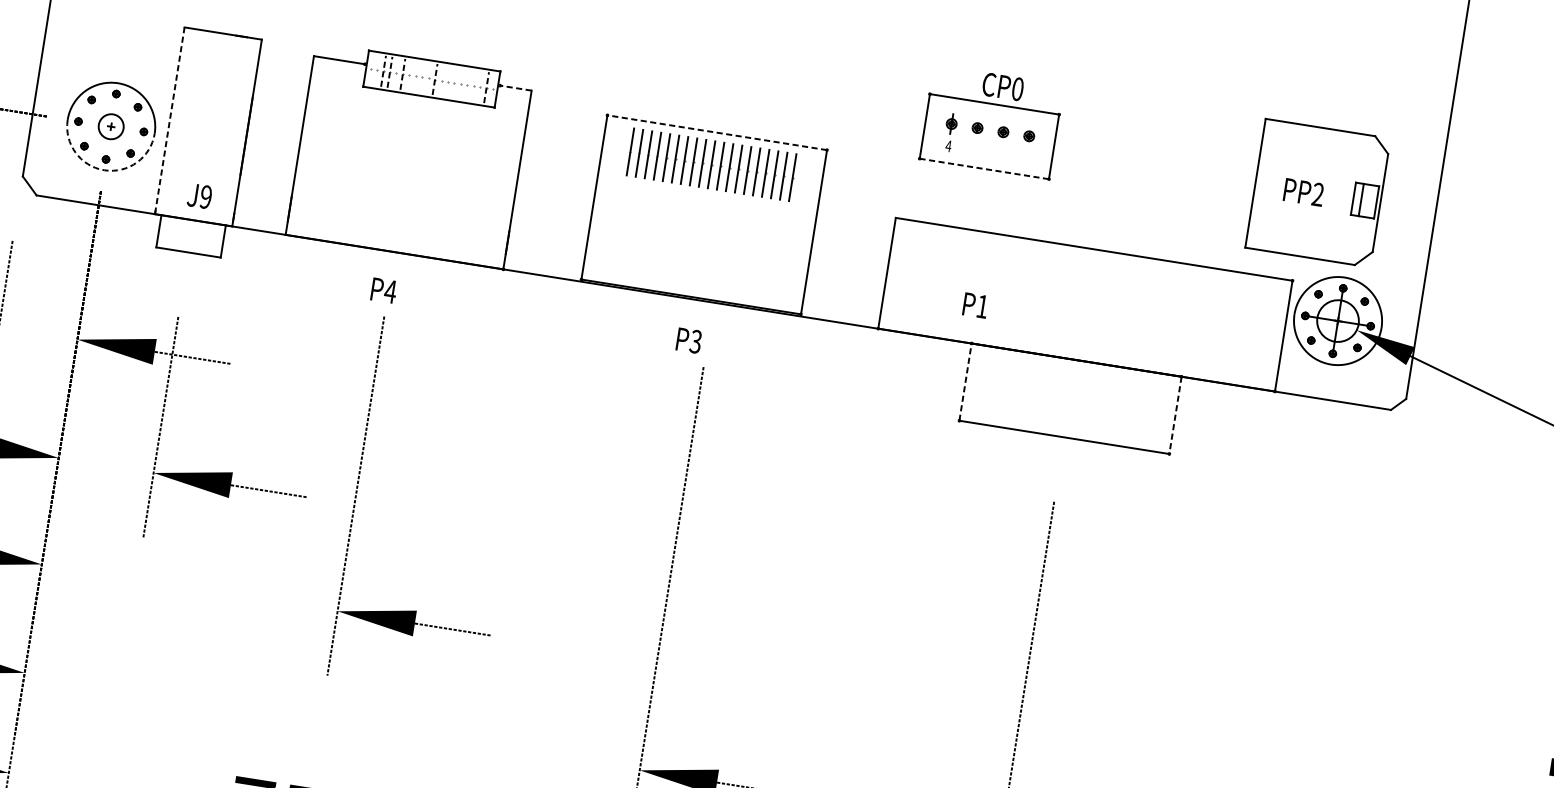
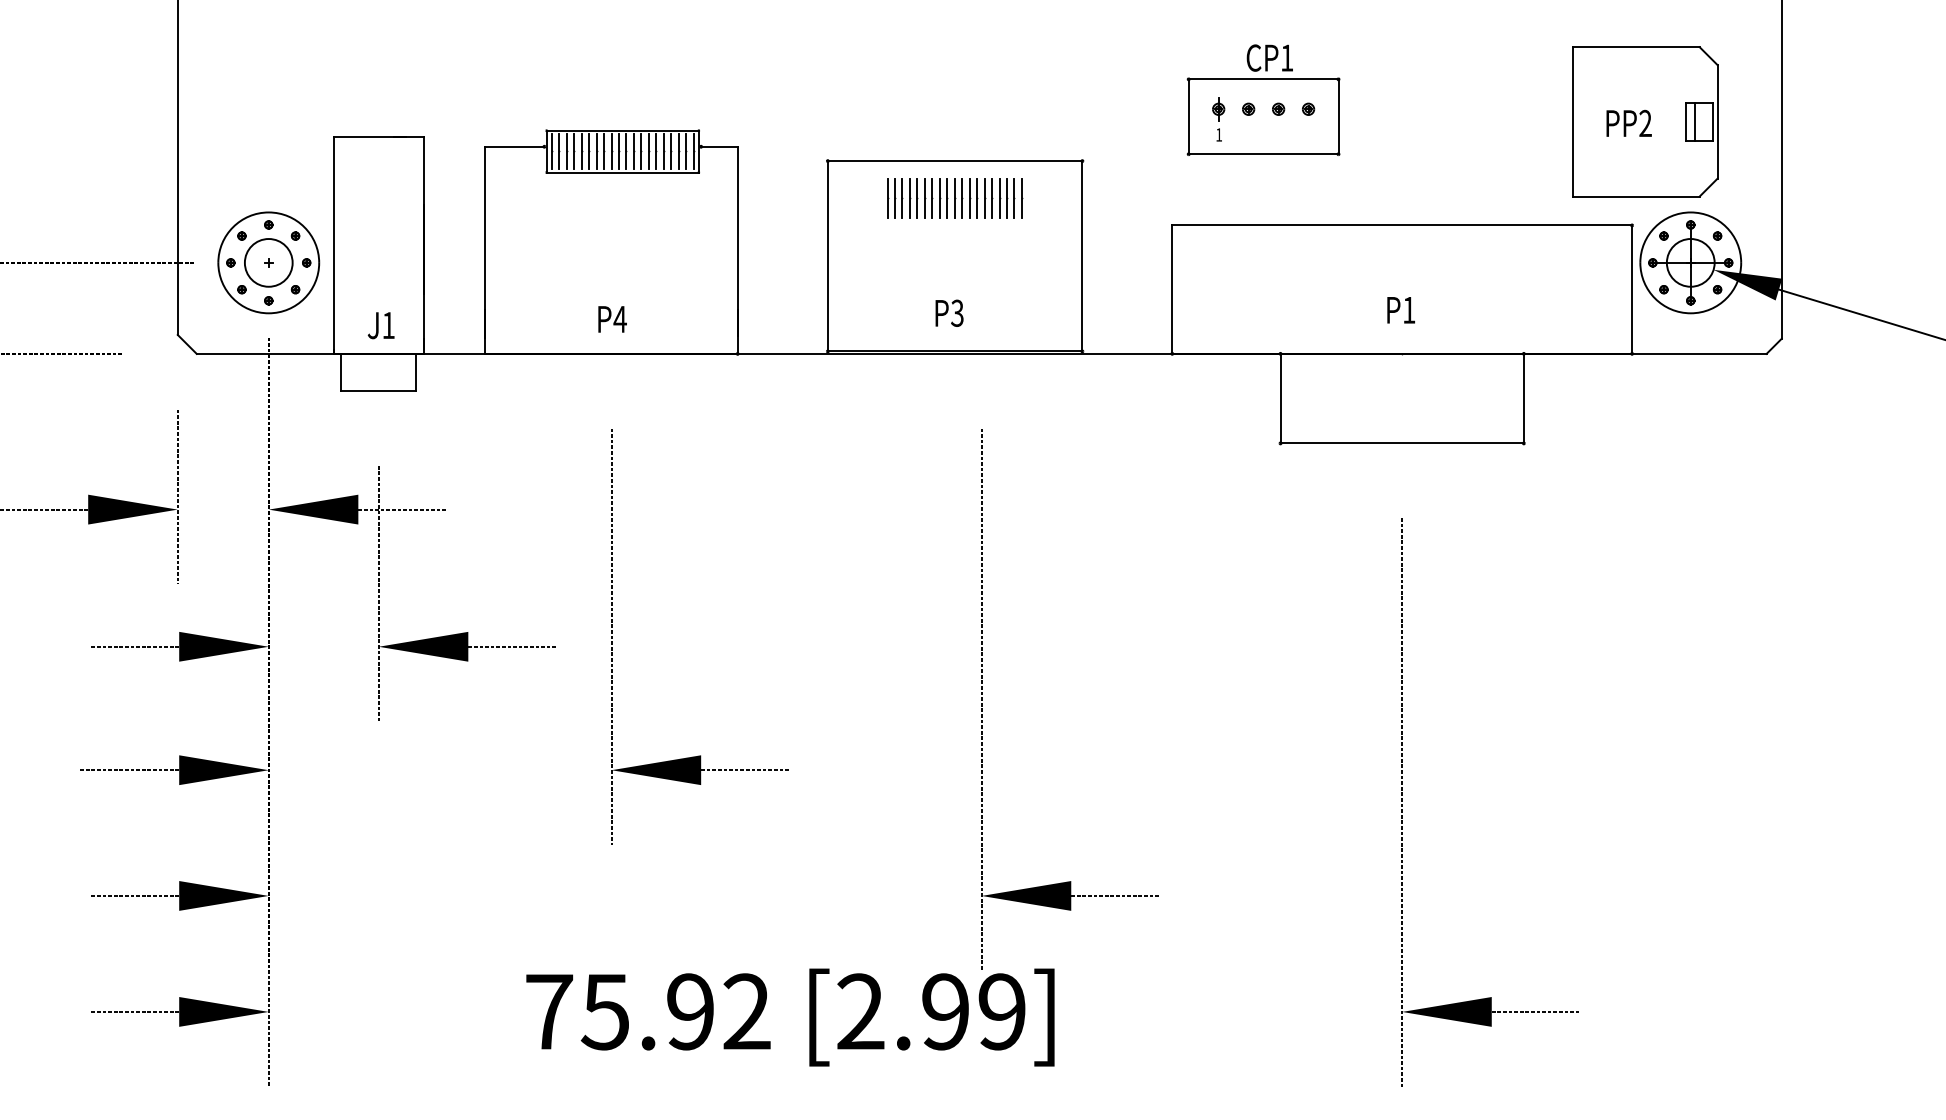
line: (370, 69) -> (551, 151), added
line: (377, 70) -> (559, 151), added
line: (383, 71) -> (566, 151), dashed -> solid
line: (390, 72) -> (574, 151), dashed -> solid
line: (396, 73) -> (581, 151), added
line: (403, 74) -> (589, 151), dashed -> solid
line: (409, 75) -> (596, 151), added
line: (416, 76) -> (604, 151), added
line: (422, 77) -> (611, 151), added
line: (429, 78) -> (619, 151), added
line: (435, 79) -> (626, 151), dashed -> solid
line: (441, 80) -> (633, 151), added
line: (448, 81) -> (641, 151), added
line: (454, 82) -> (648, 151), added
line: (460, 83) -> (656, 151), added
line: (466, 84) -> (663, 151), added
line: (473, 85) -> (671, 151), added
line: (479, 86) -> (678, 151), added
line: (486, 87) -> (686, 151), dashed -> solid
line: (515, 87) -> (718, 146), dashed -> solid
line: (492, 88) -> (693, 151), added
text: (1018, 88) -> (1287, 57), CP0 -> CP1
line: (169, 120) -> (333, 245), dashed -> solid
circle: (111, 126) -> (268, 262), size x1.67
line: (716, 132) -> (954, 161), dashed -> solid
text: (948, 145) -> (1218, 134), 4 -> 1
part: (712, 165) -> (955, 198), size x0.71
line: (984, 169) -> (1263, 154), dashed -> solid
arc: (104, 170) -> (268, 313), dashed -> solid
text: (205, 197) -> (388, 325), J9 -> J1
text: (383, 290) -> (612, 319), moved
text: (974, 305) -> (1400, 310), moved
text: (689, 340) -> (949, 312), moved
line: (965, 382) -> (1280, 398), dashed -> solid
line: (1175, 415) -> (1523, 398), dashed -> solid

